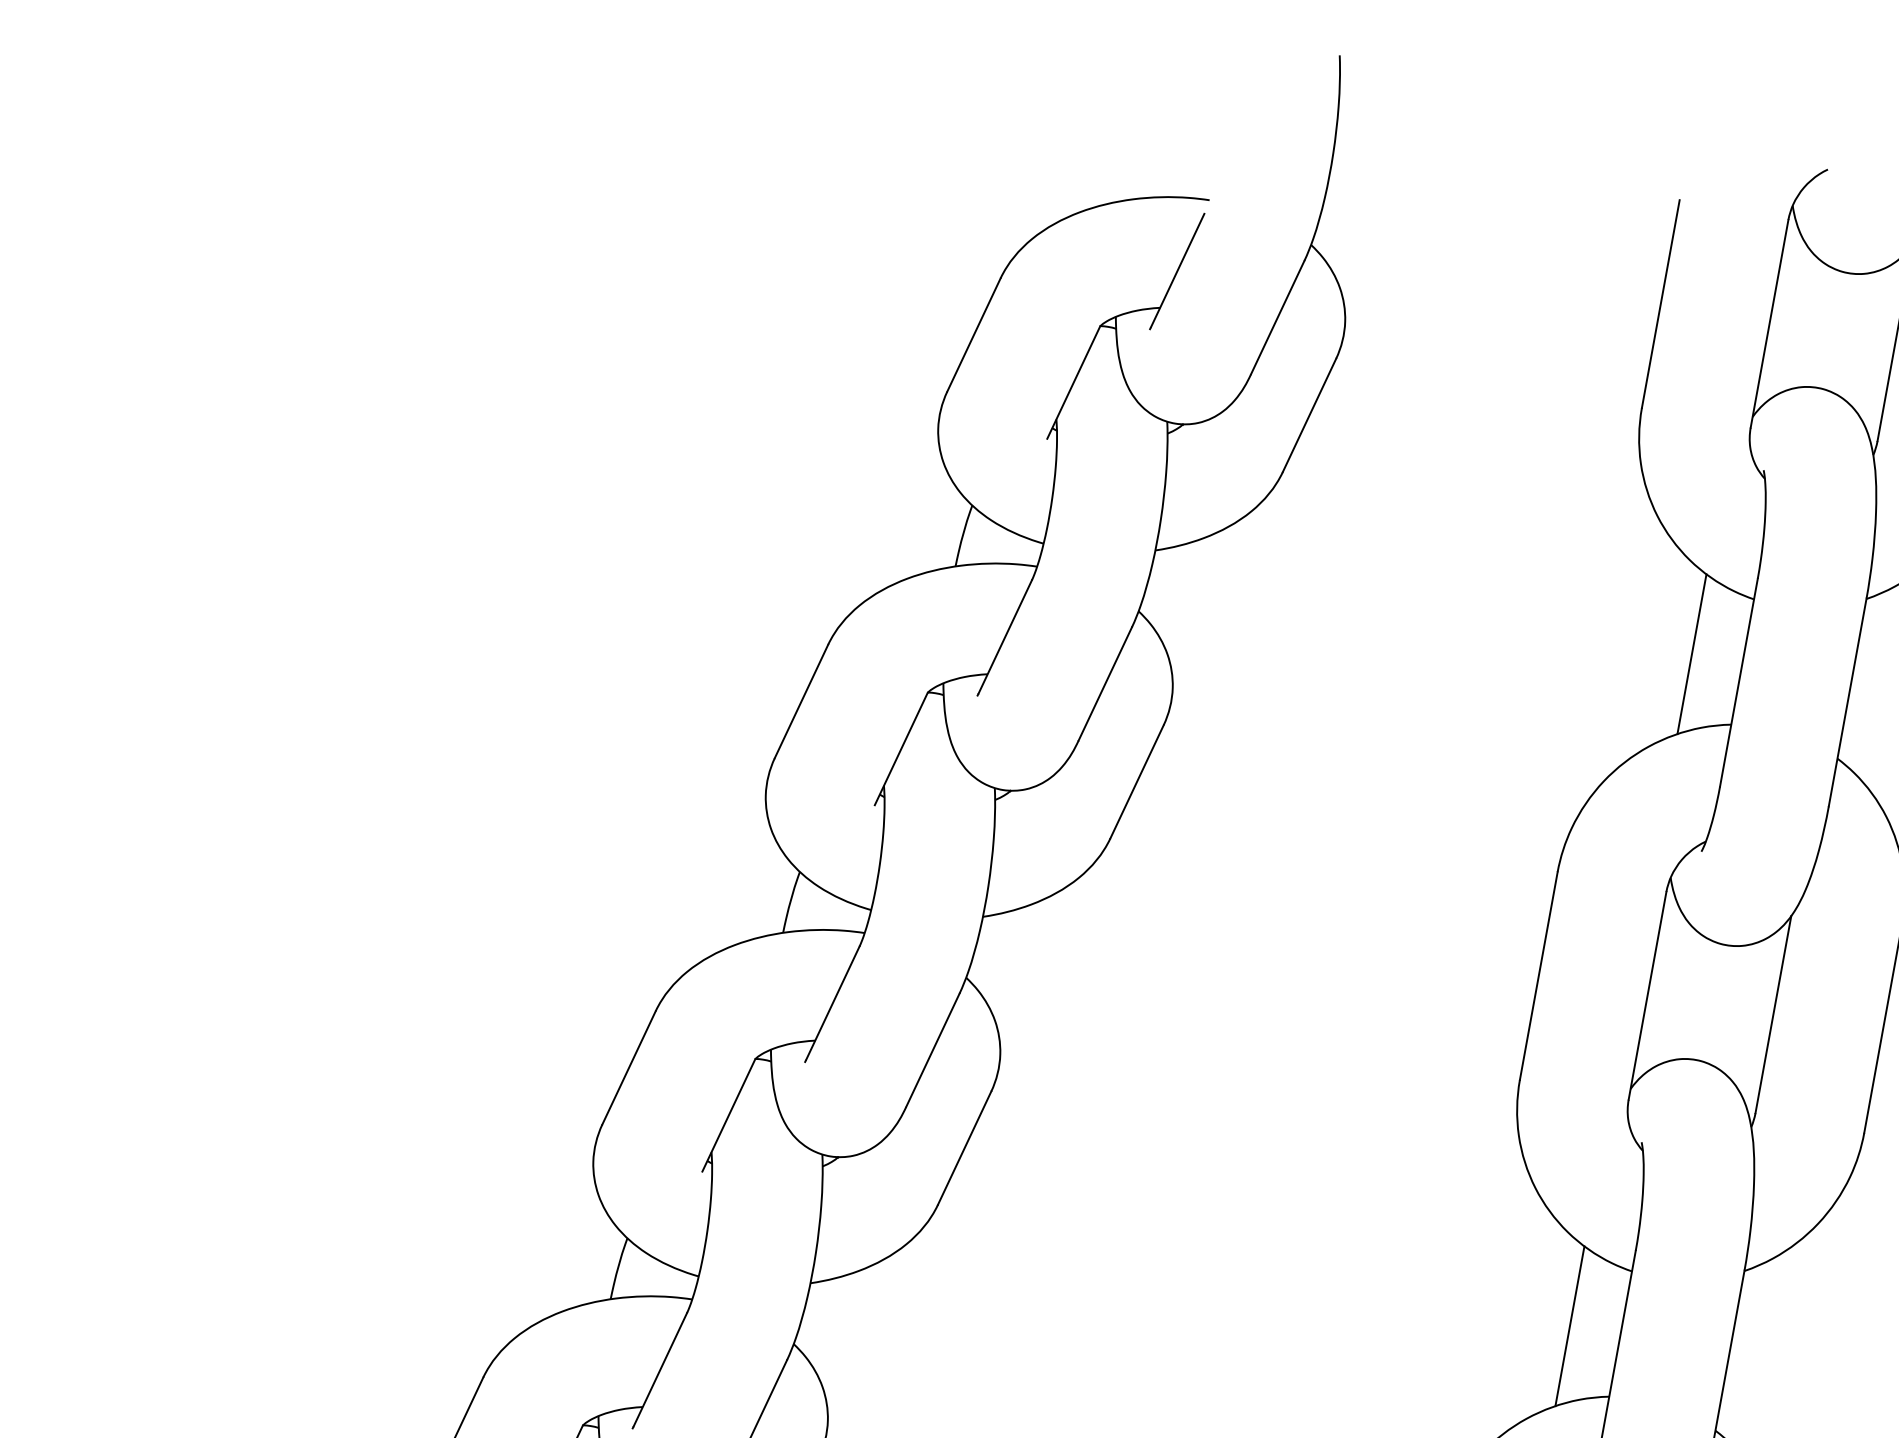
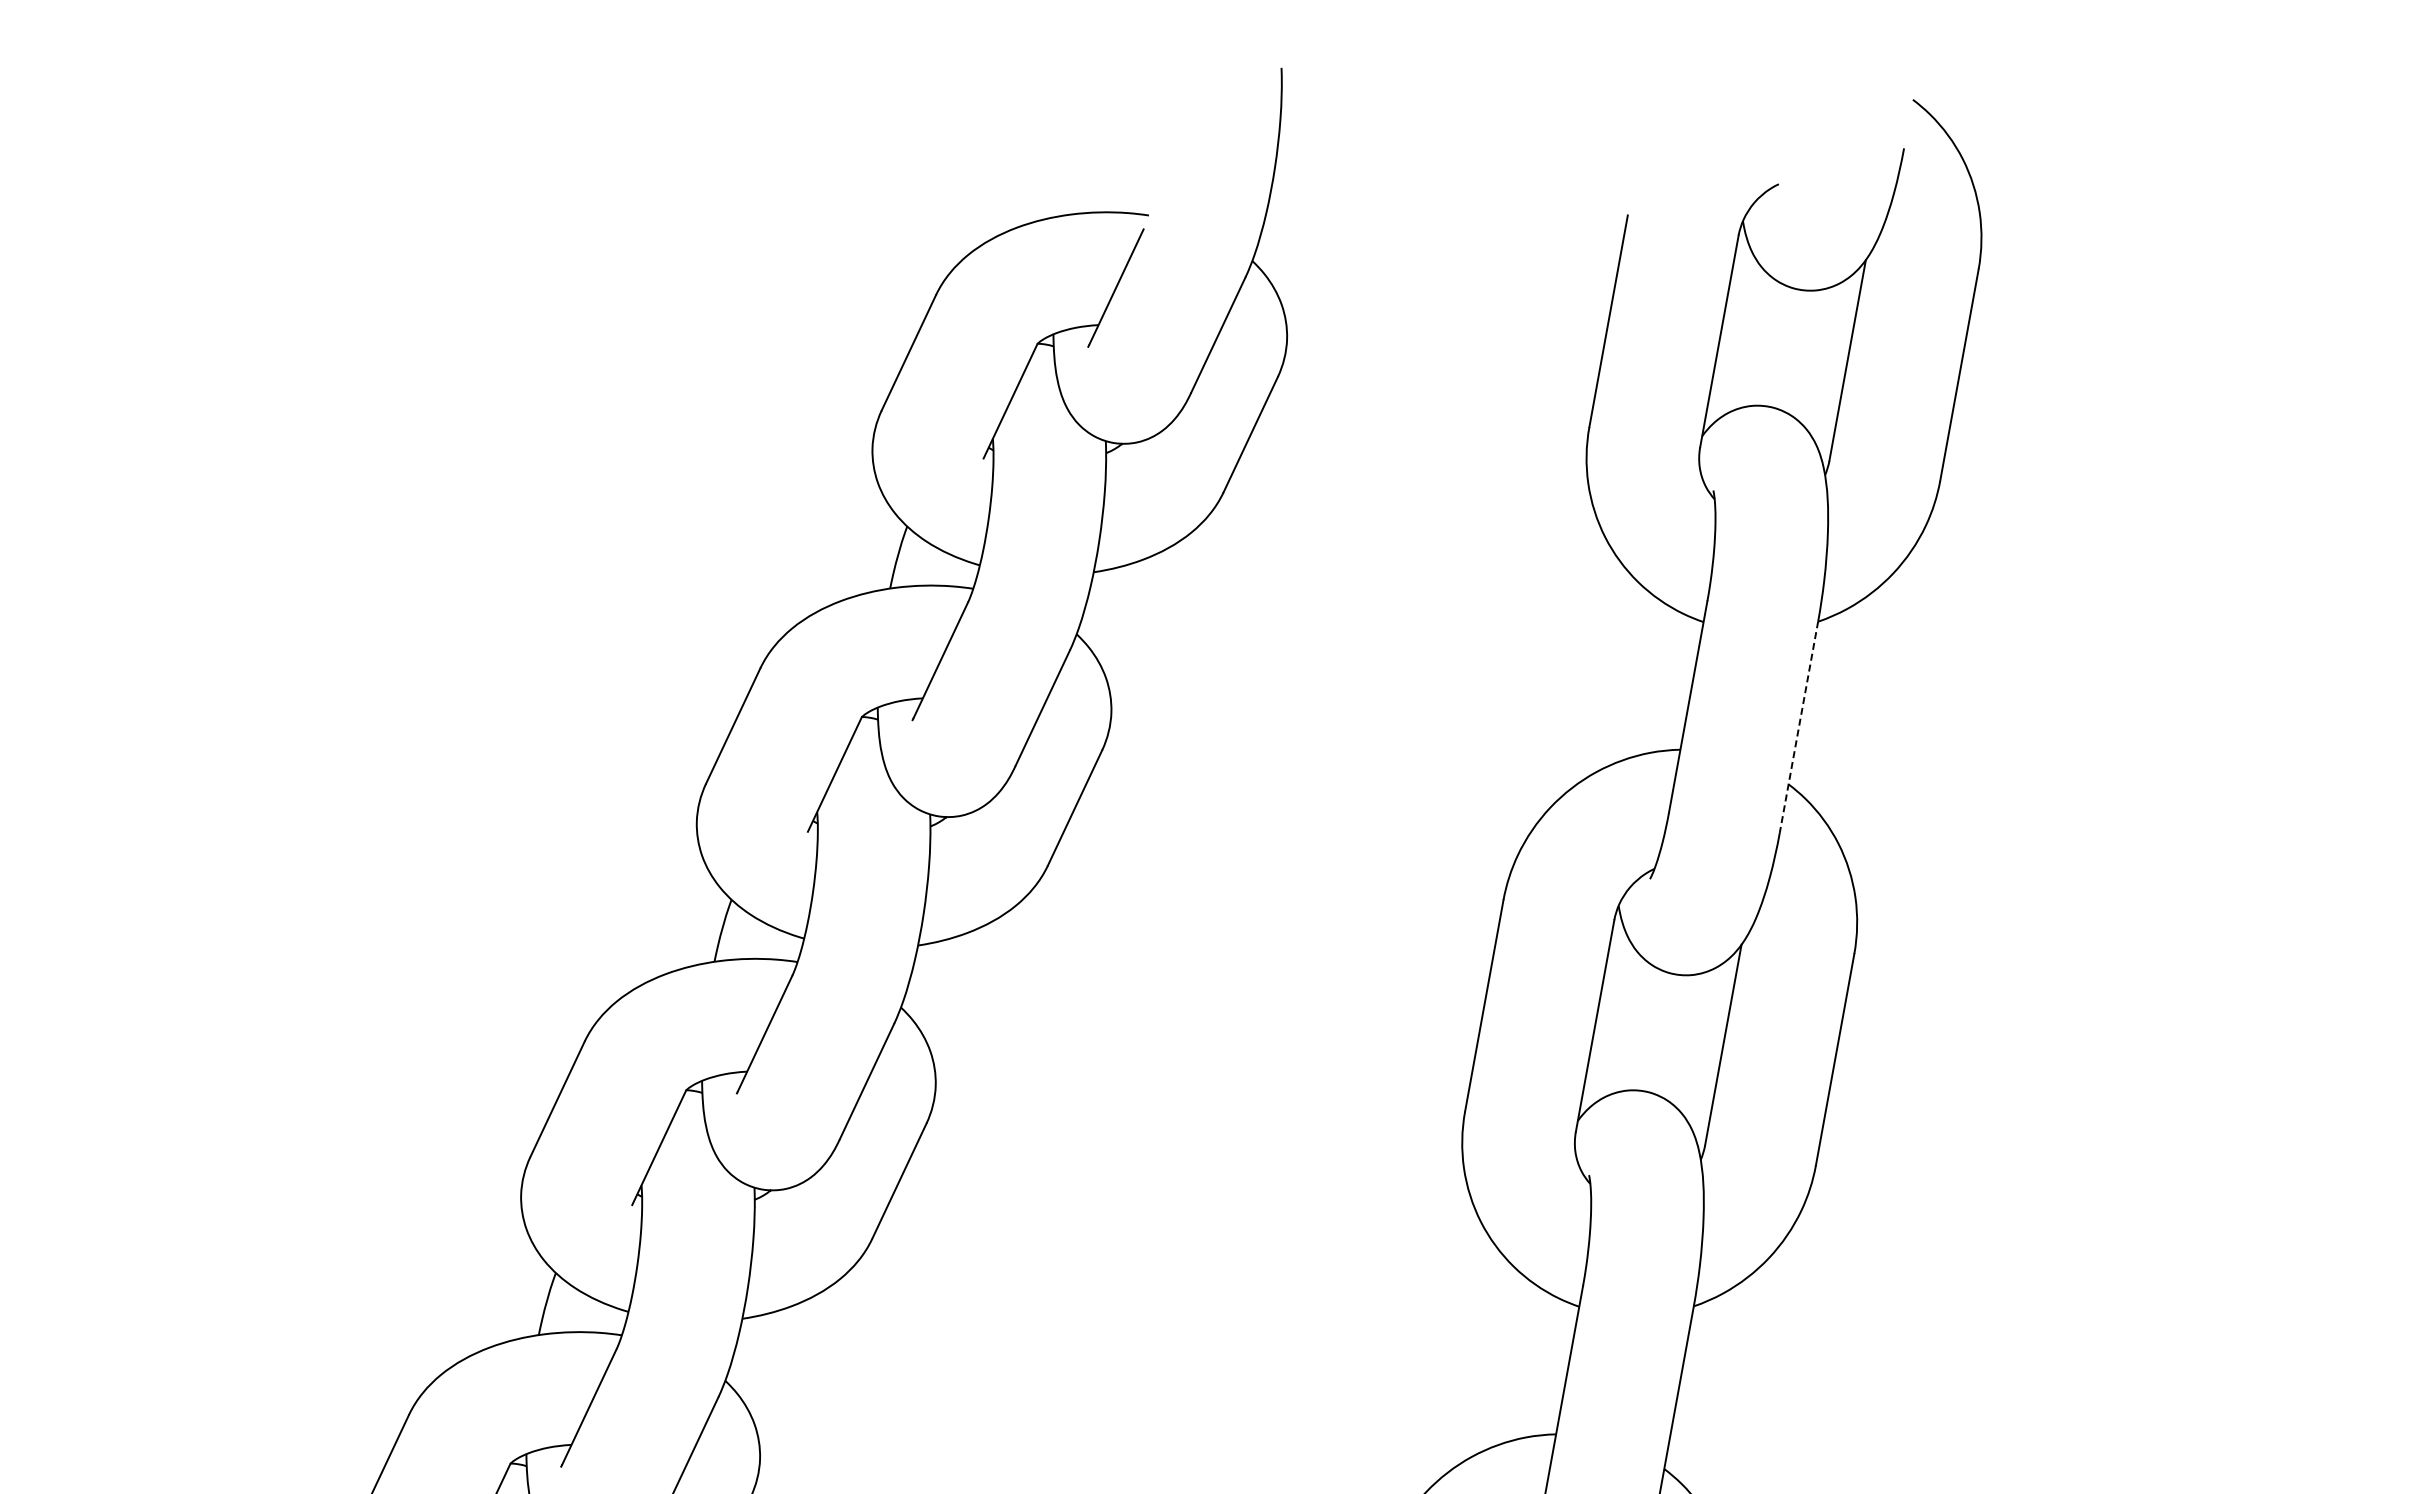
line: (1692, 653) -> (1640, 677), removed
line: (1847, 702) -> (1798, 727), solid -> dashed
line: (1569, 1326) -> (1515, 1362), removed

